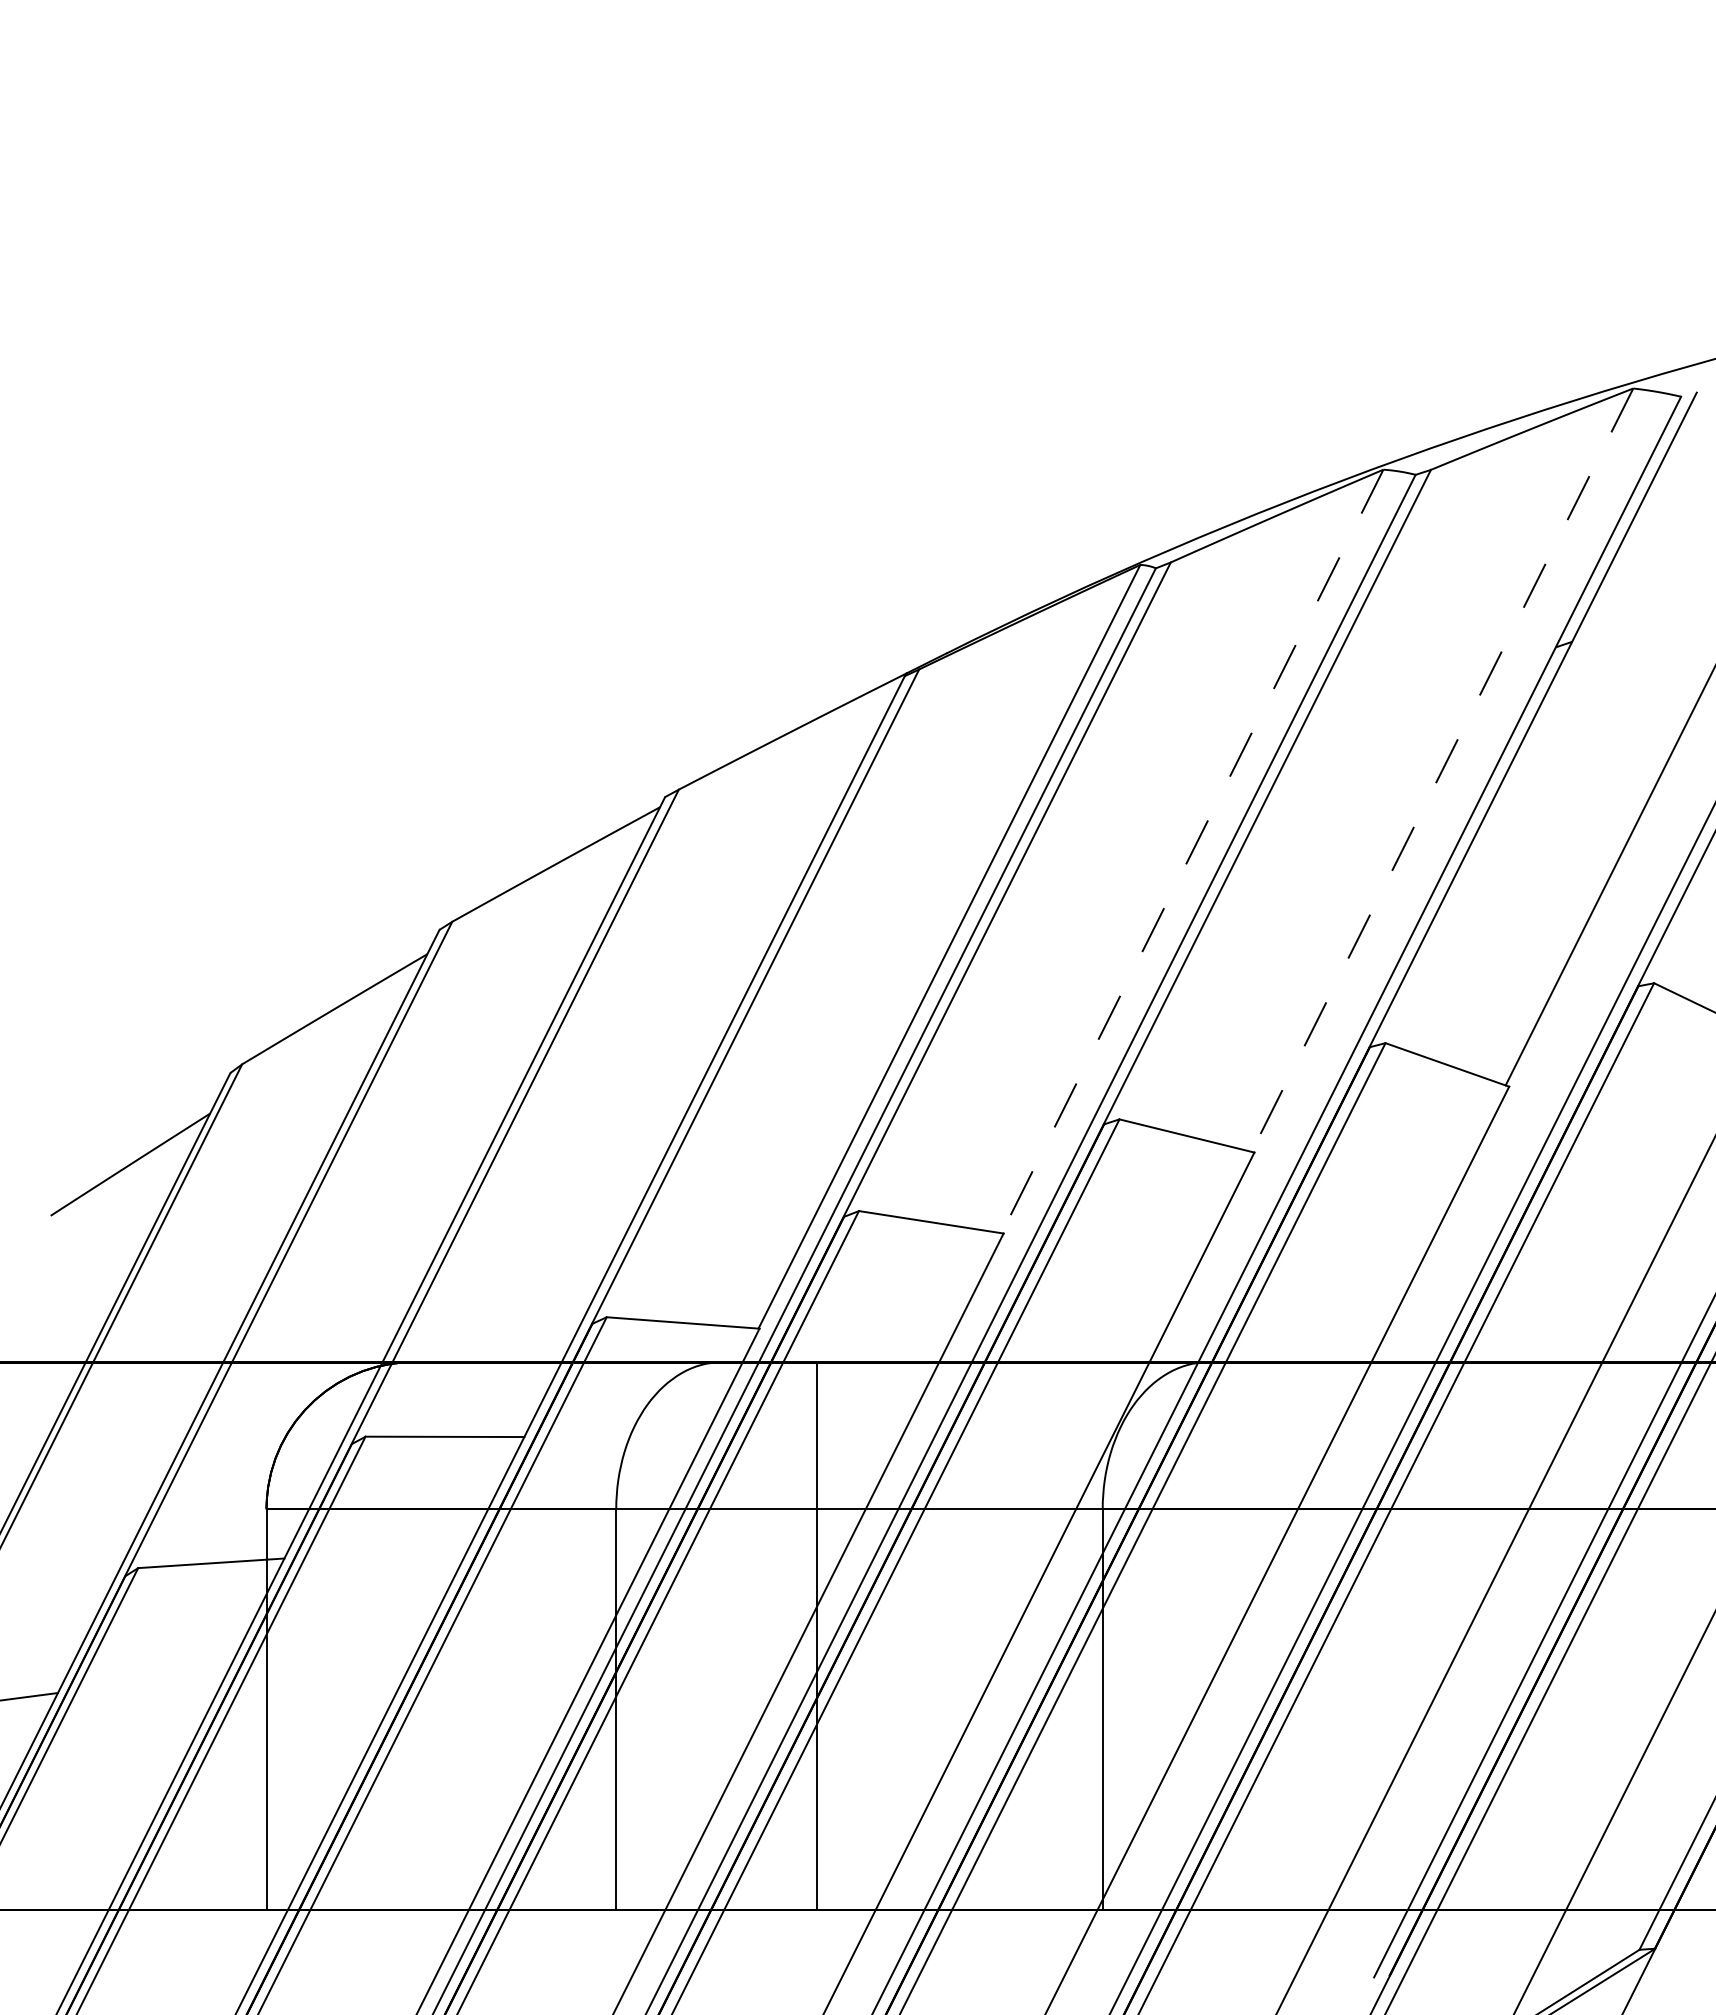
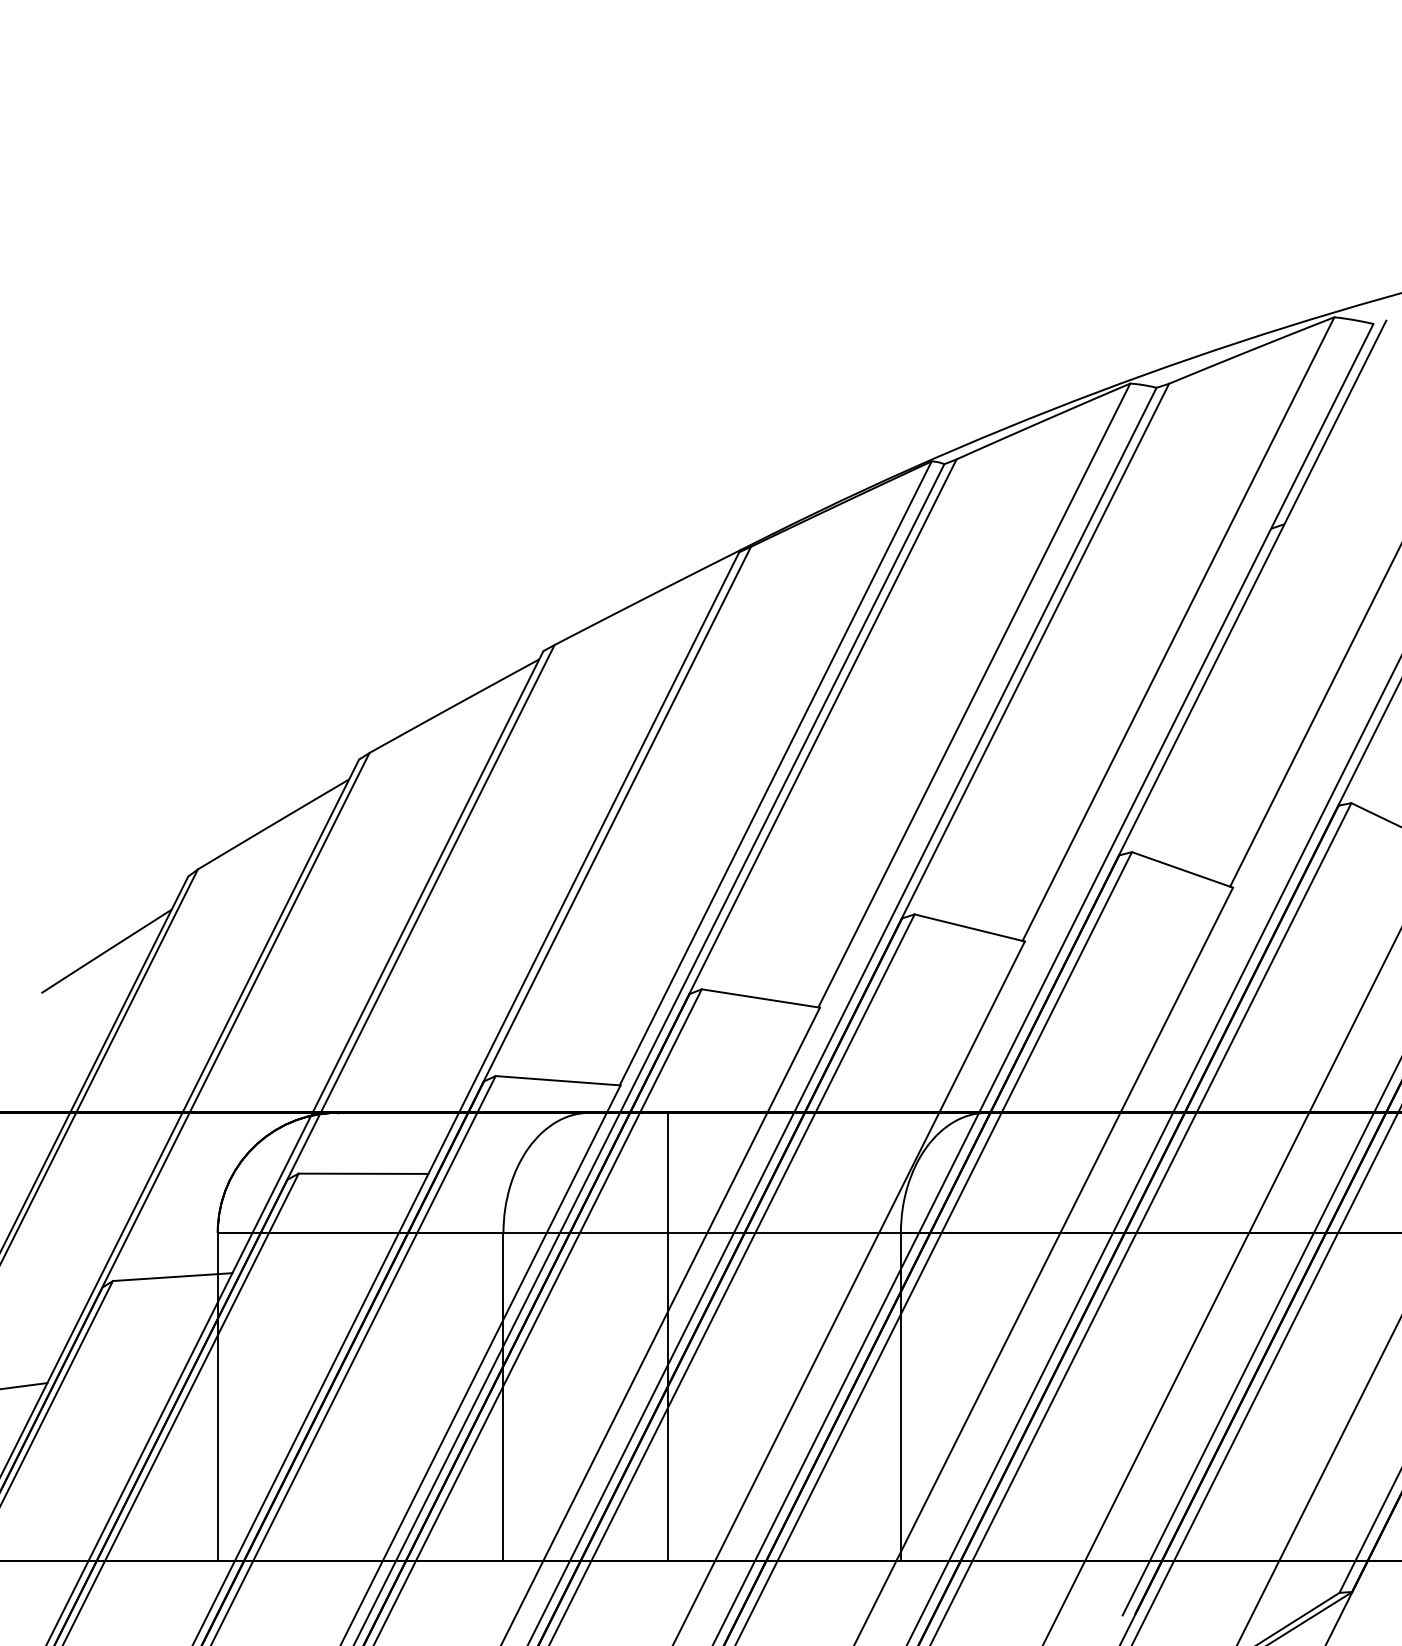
line: (1442, 770) -> (1178, 629), dashed -> solid
line: (1192, 851) -> (974, 695), dashed -> solid

